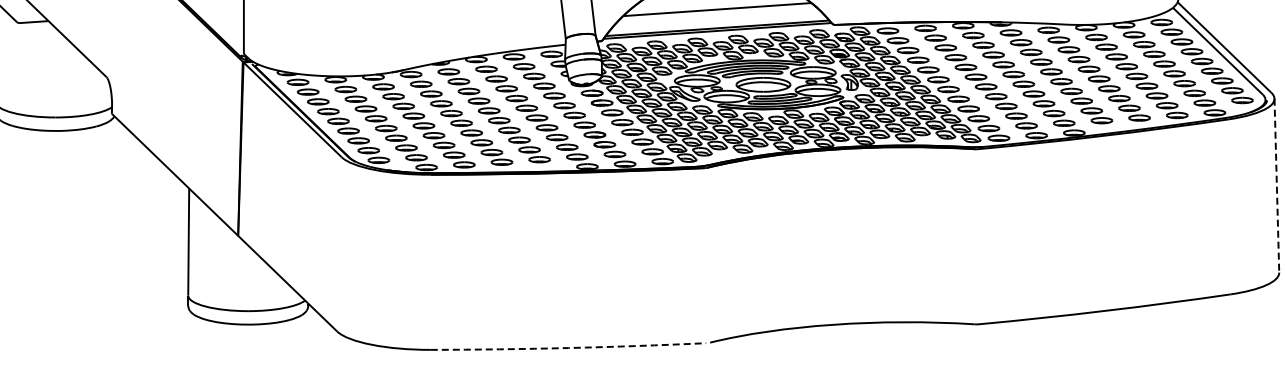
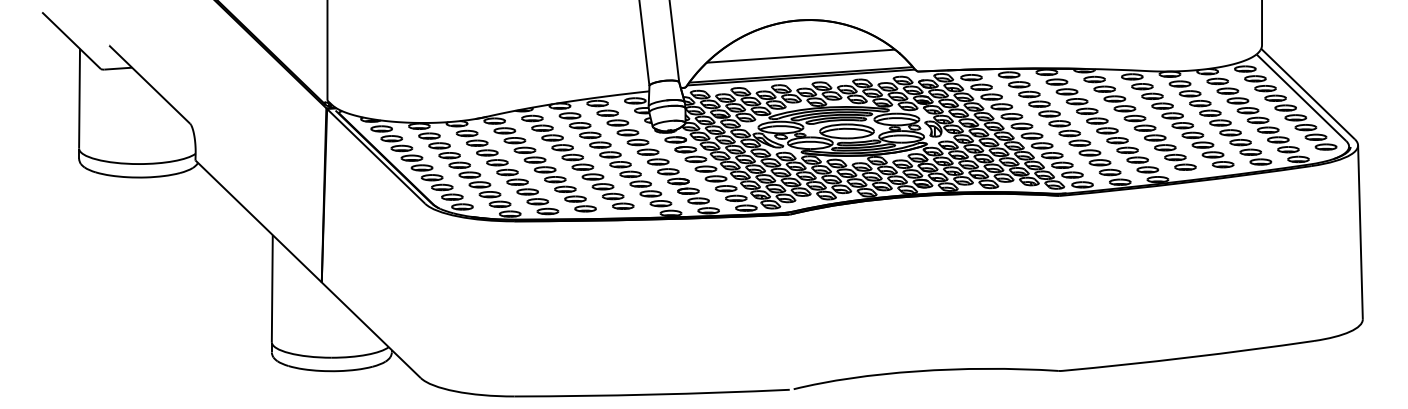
line: (1276, 185) -> (1360, 232), dashed -> solid
arc: (568, 347) -> (652, 394), dashed -> solid

